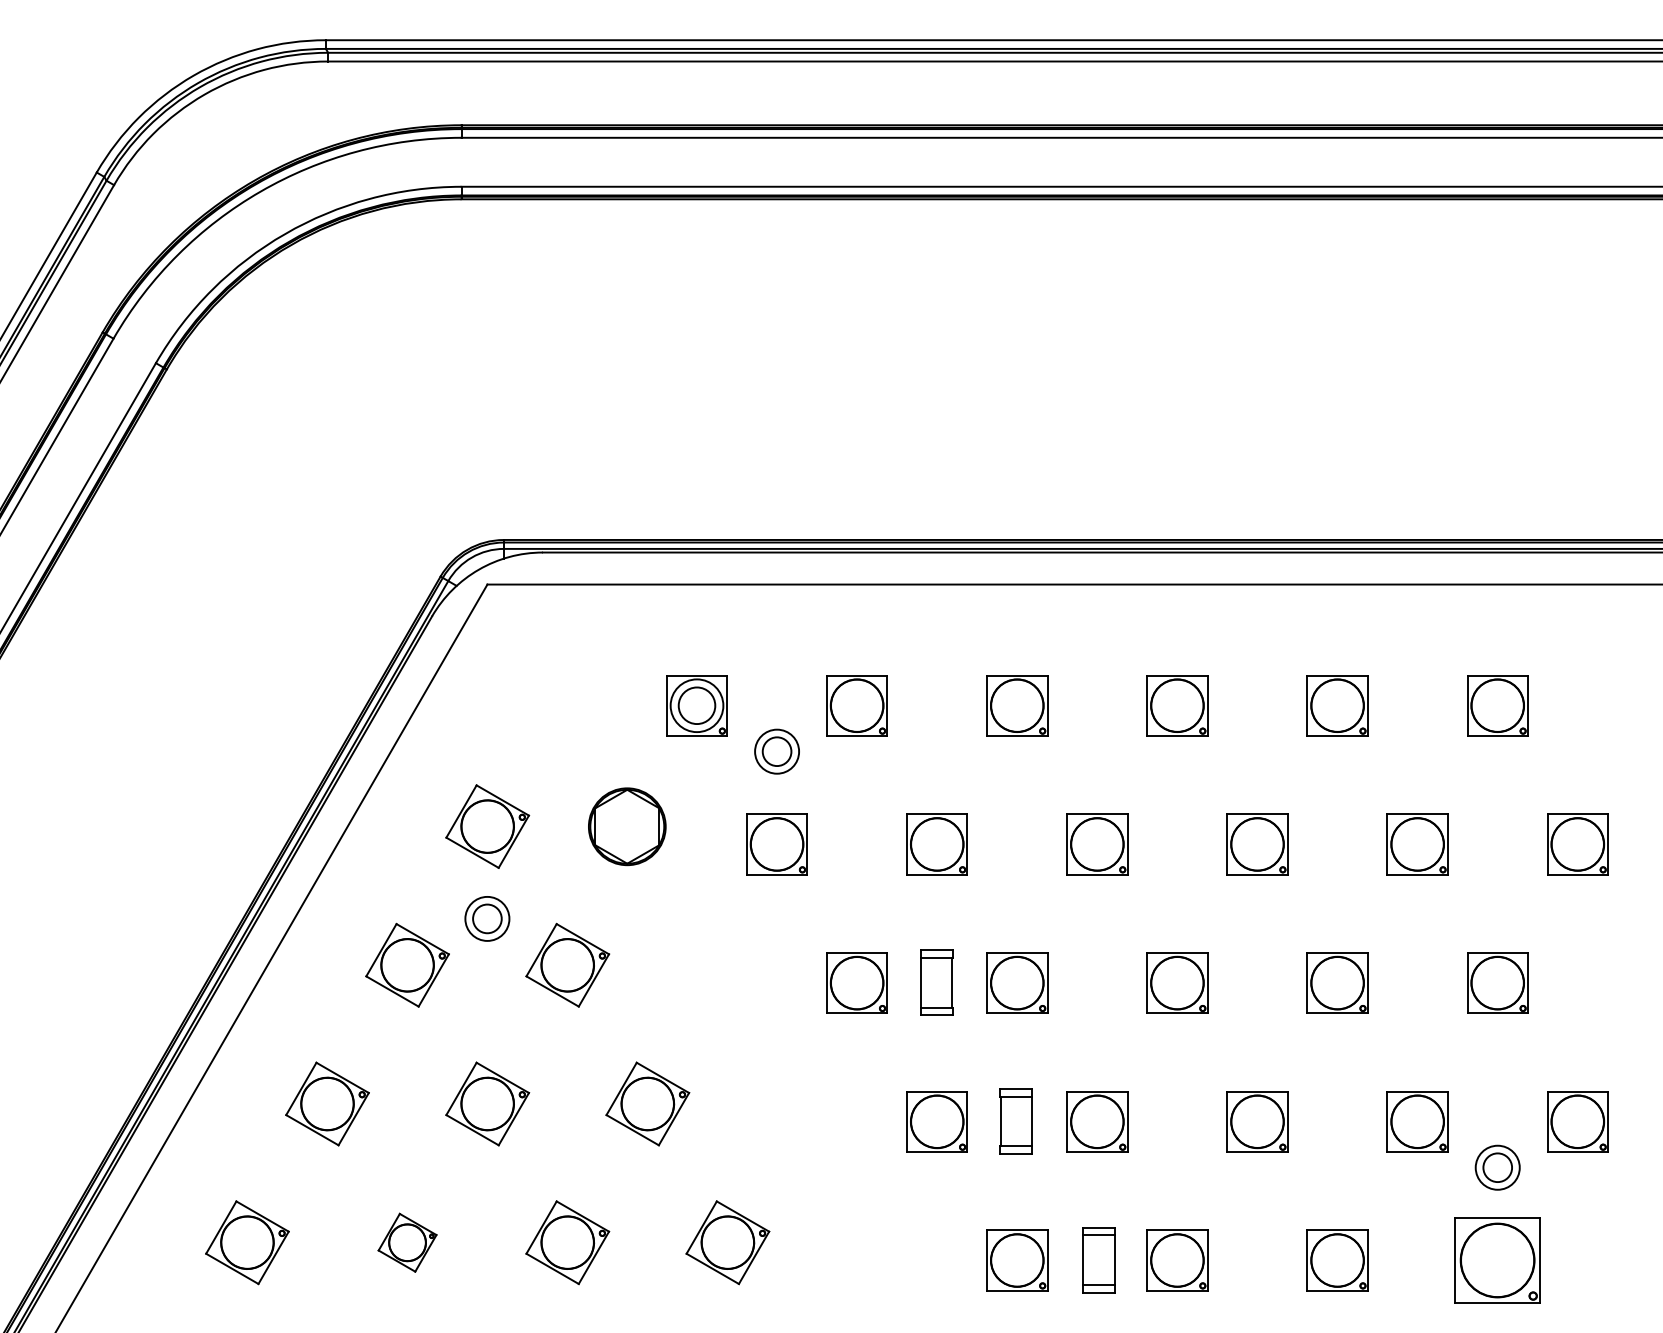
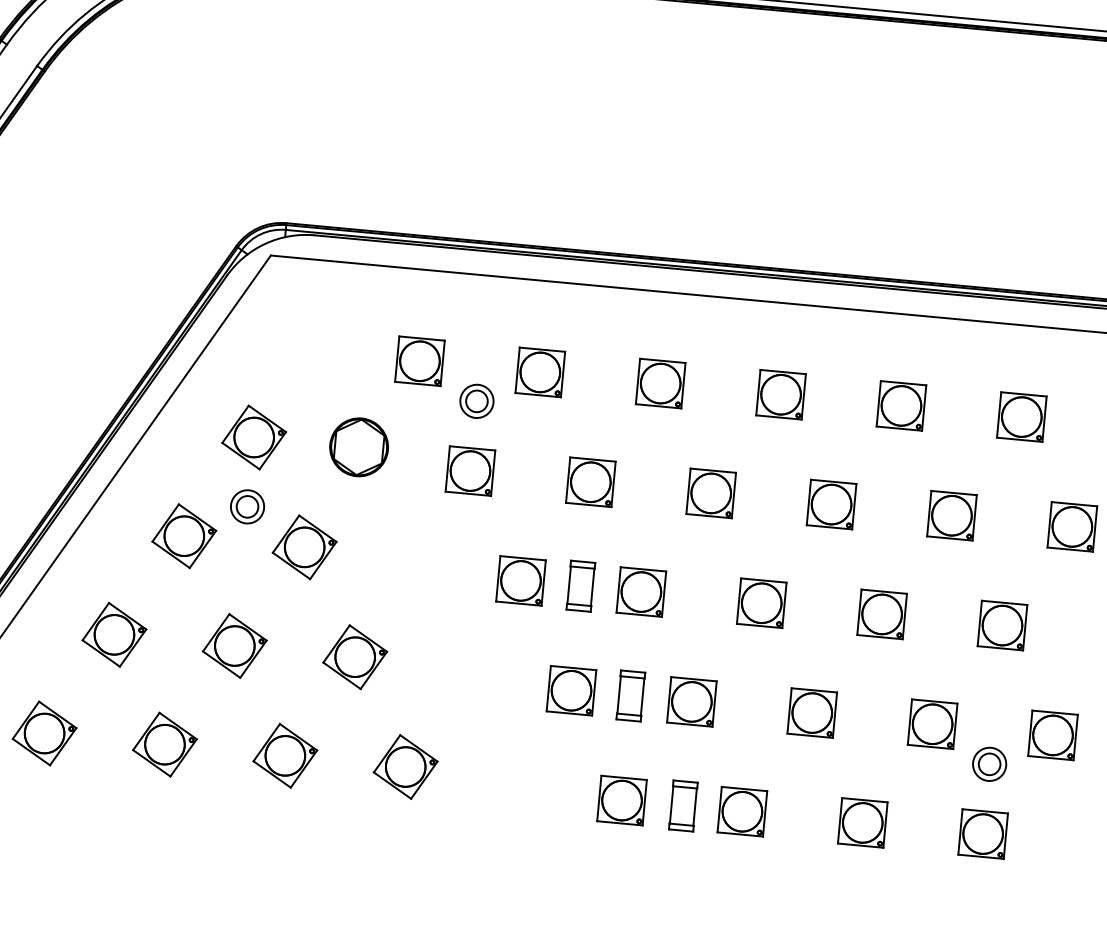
circle: (696, 705) -> (419, 361), size x1.43
part: (407, 1242) -> (164, 744), size x1.43
part: (1497, 1260) -> (982, 834), size x0.71

